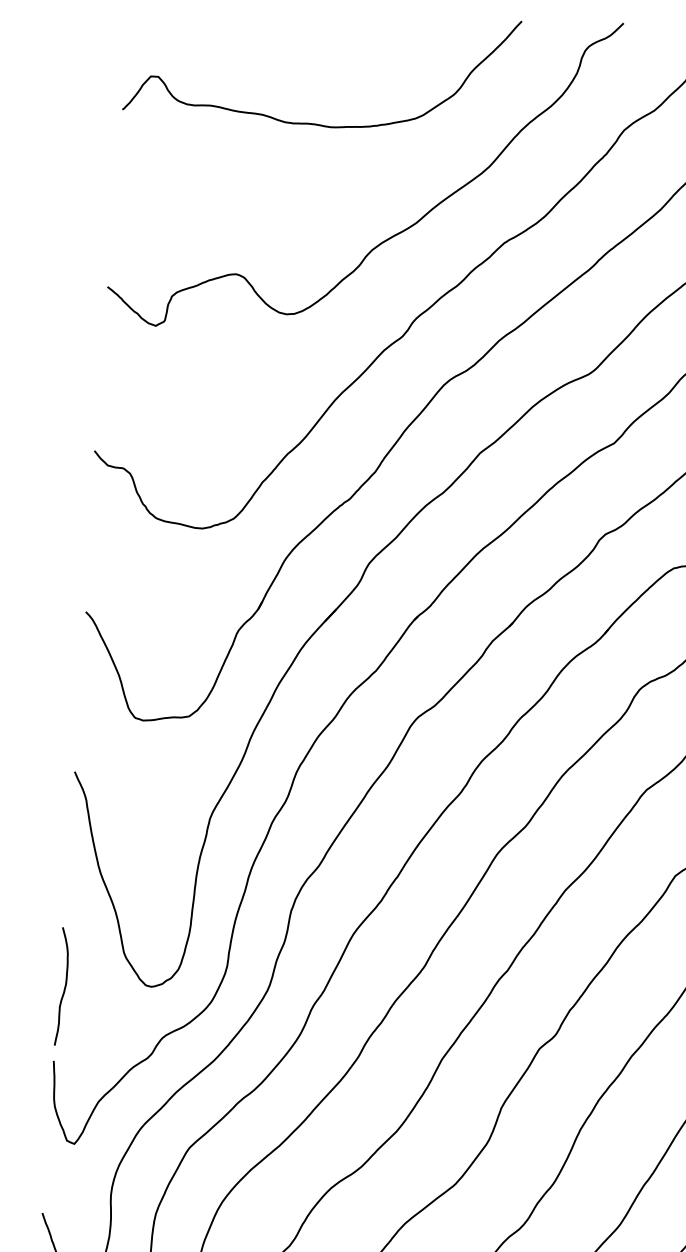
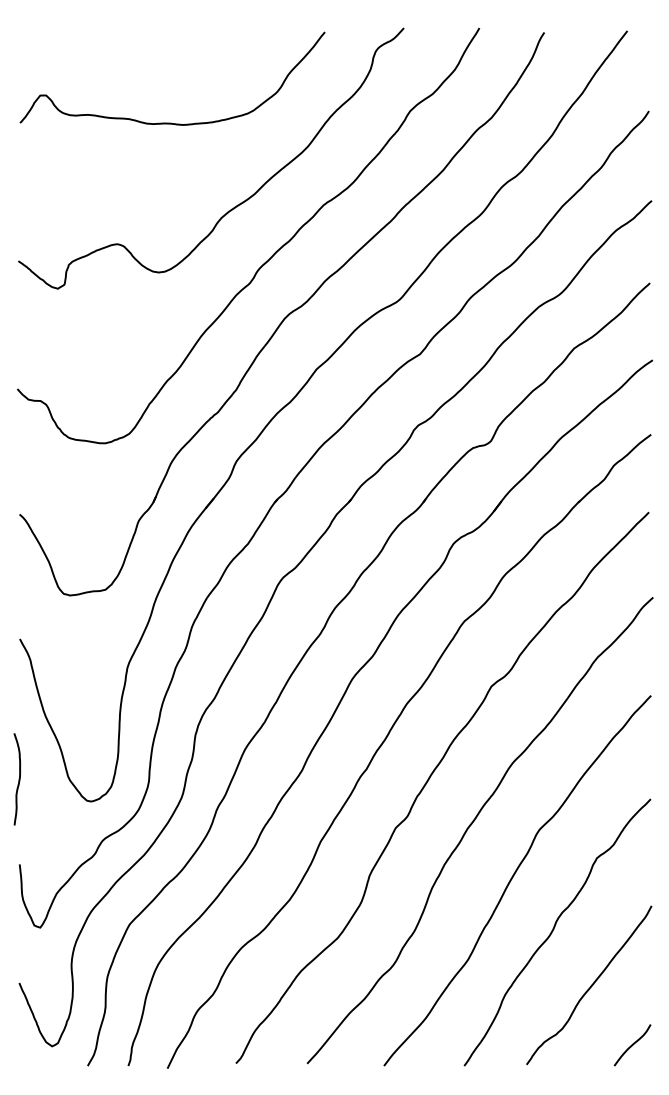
curve: (63, 986) -> (18, 779), moved

